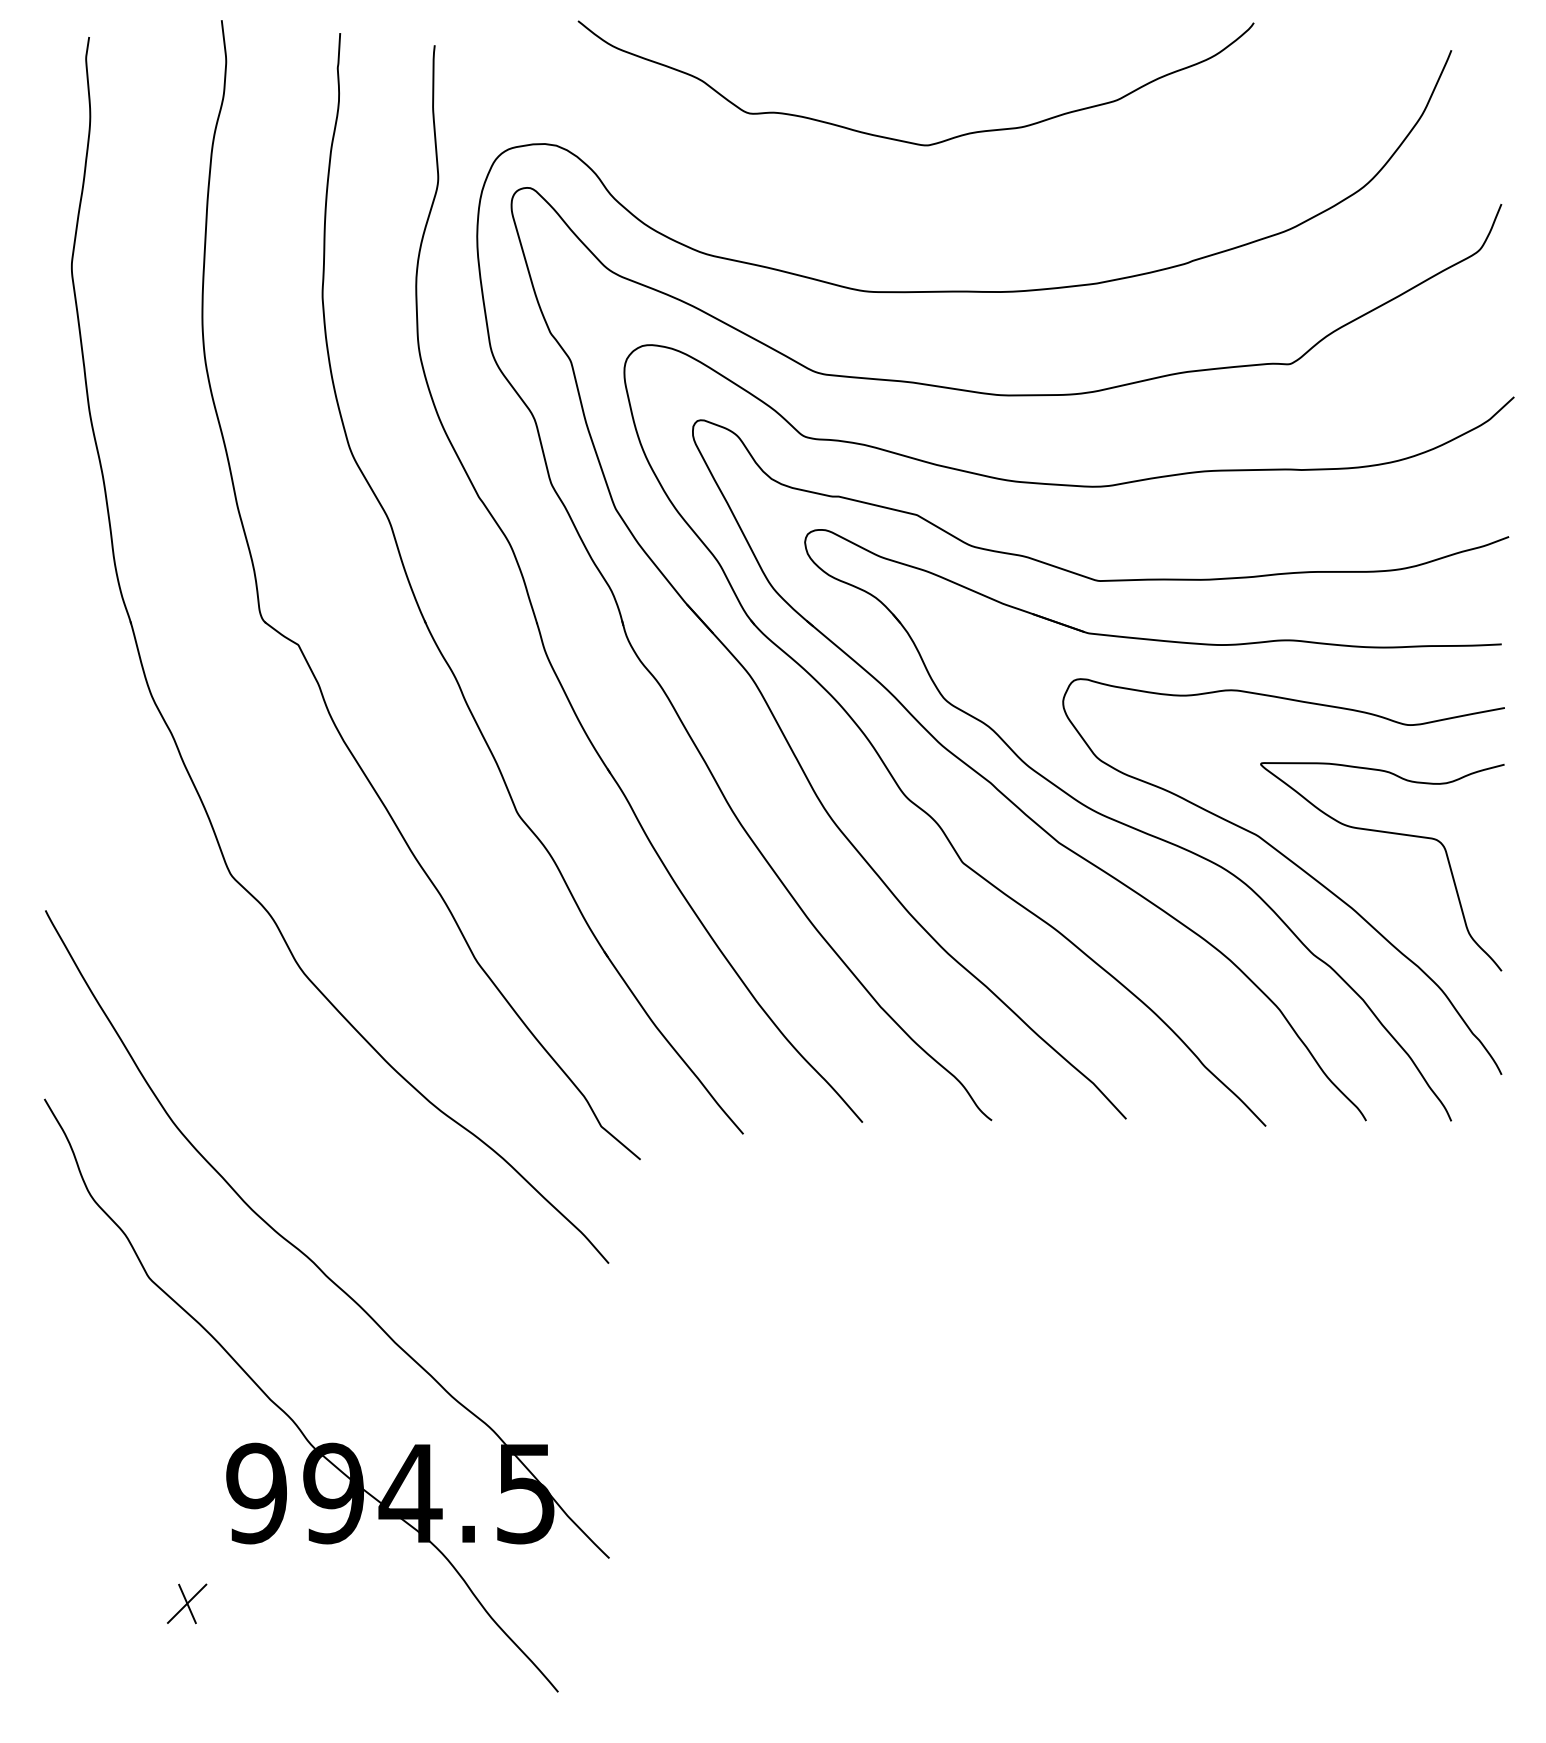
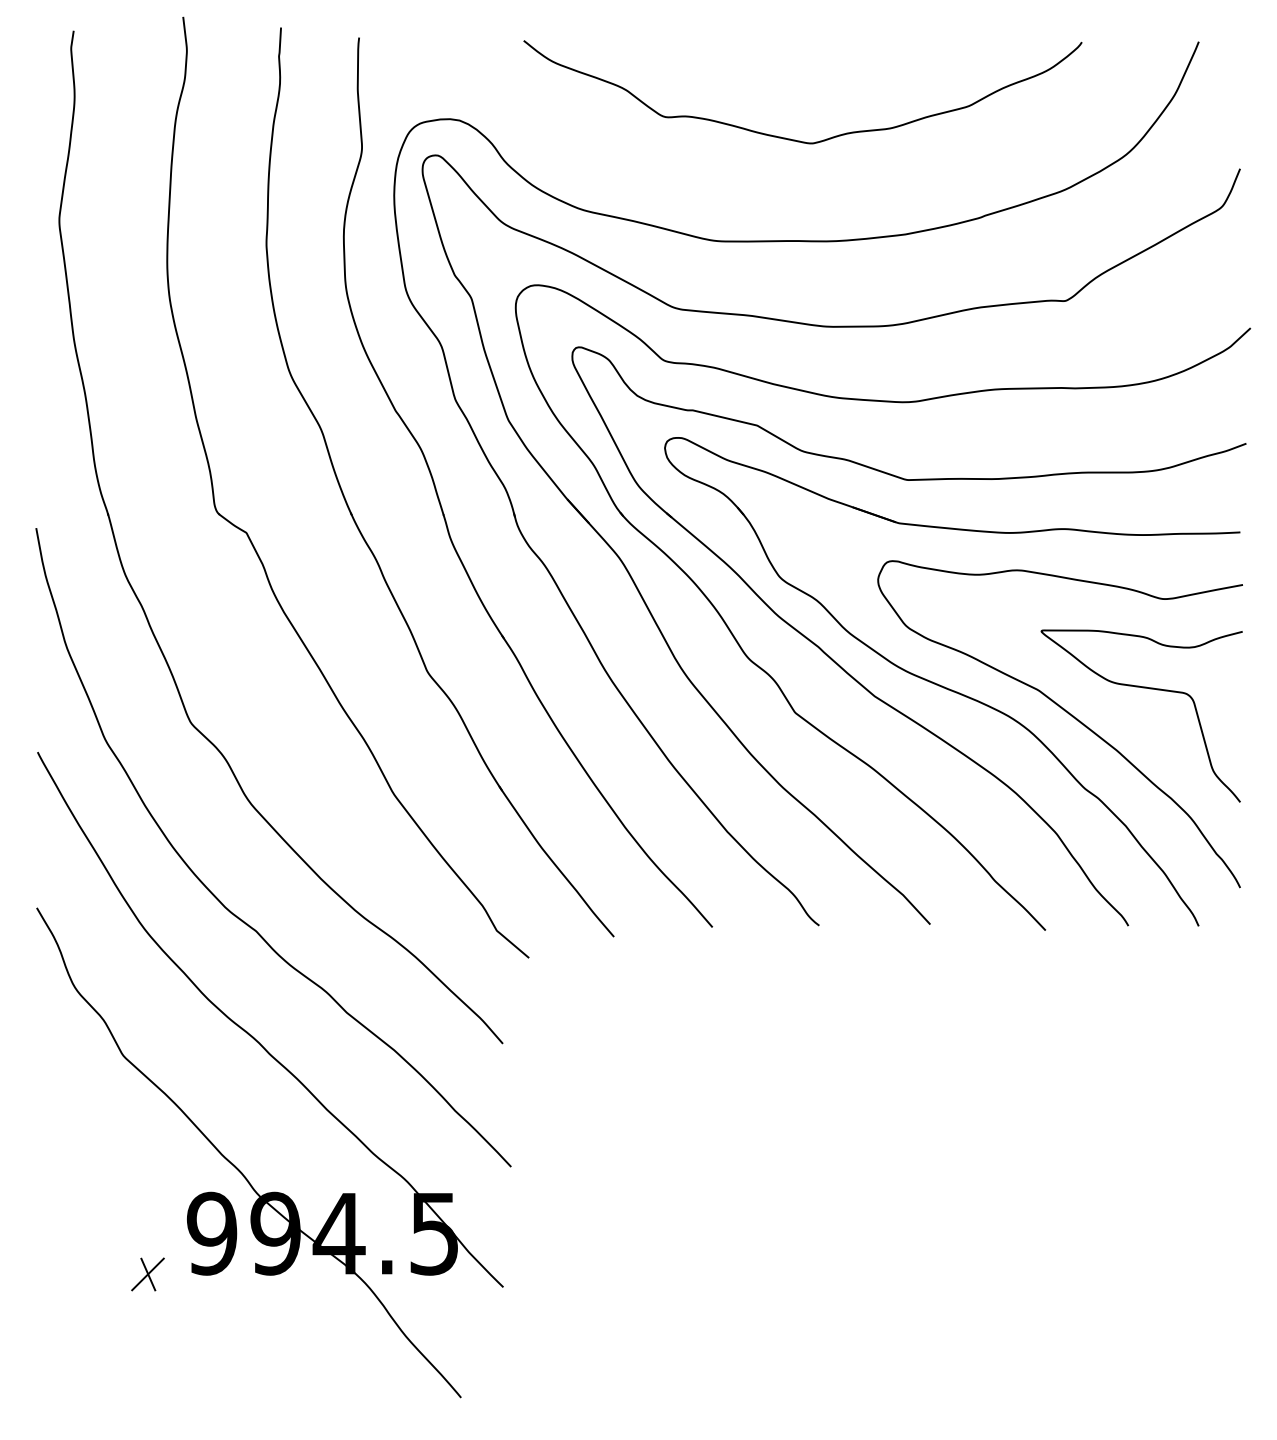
curve: (900, 139) -> (790, 138), moved
curve: (266, 1090) -> (220, 900), added
part: (187, 1603) -> (148, 1274), moved

